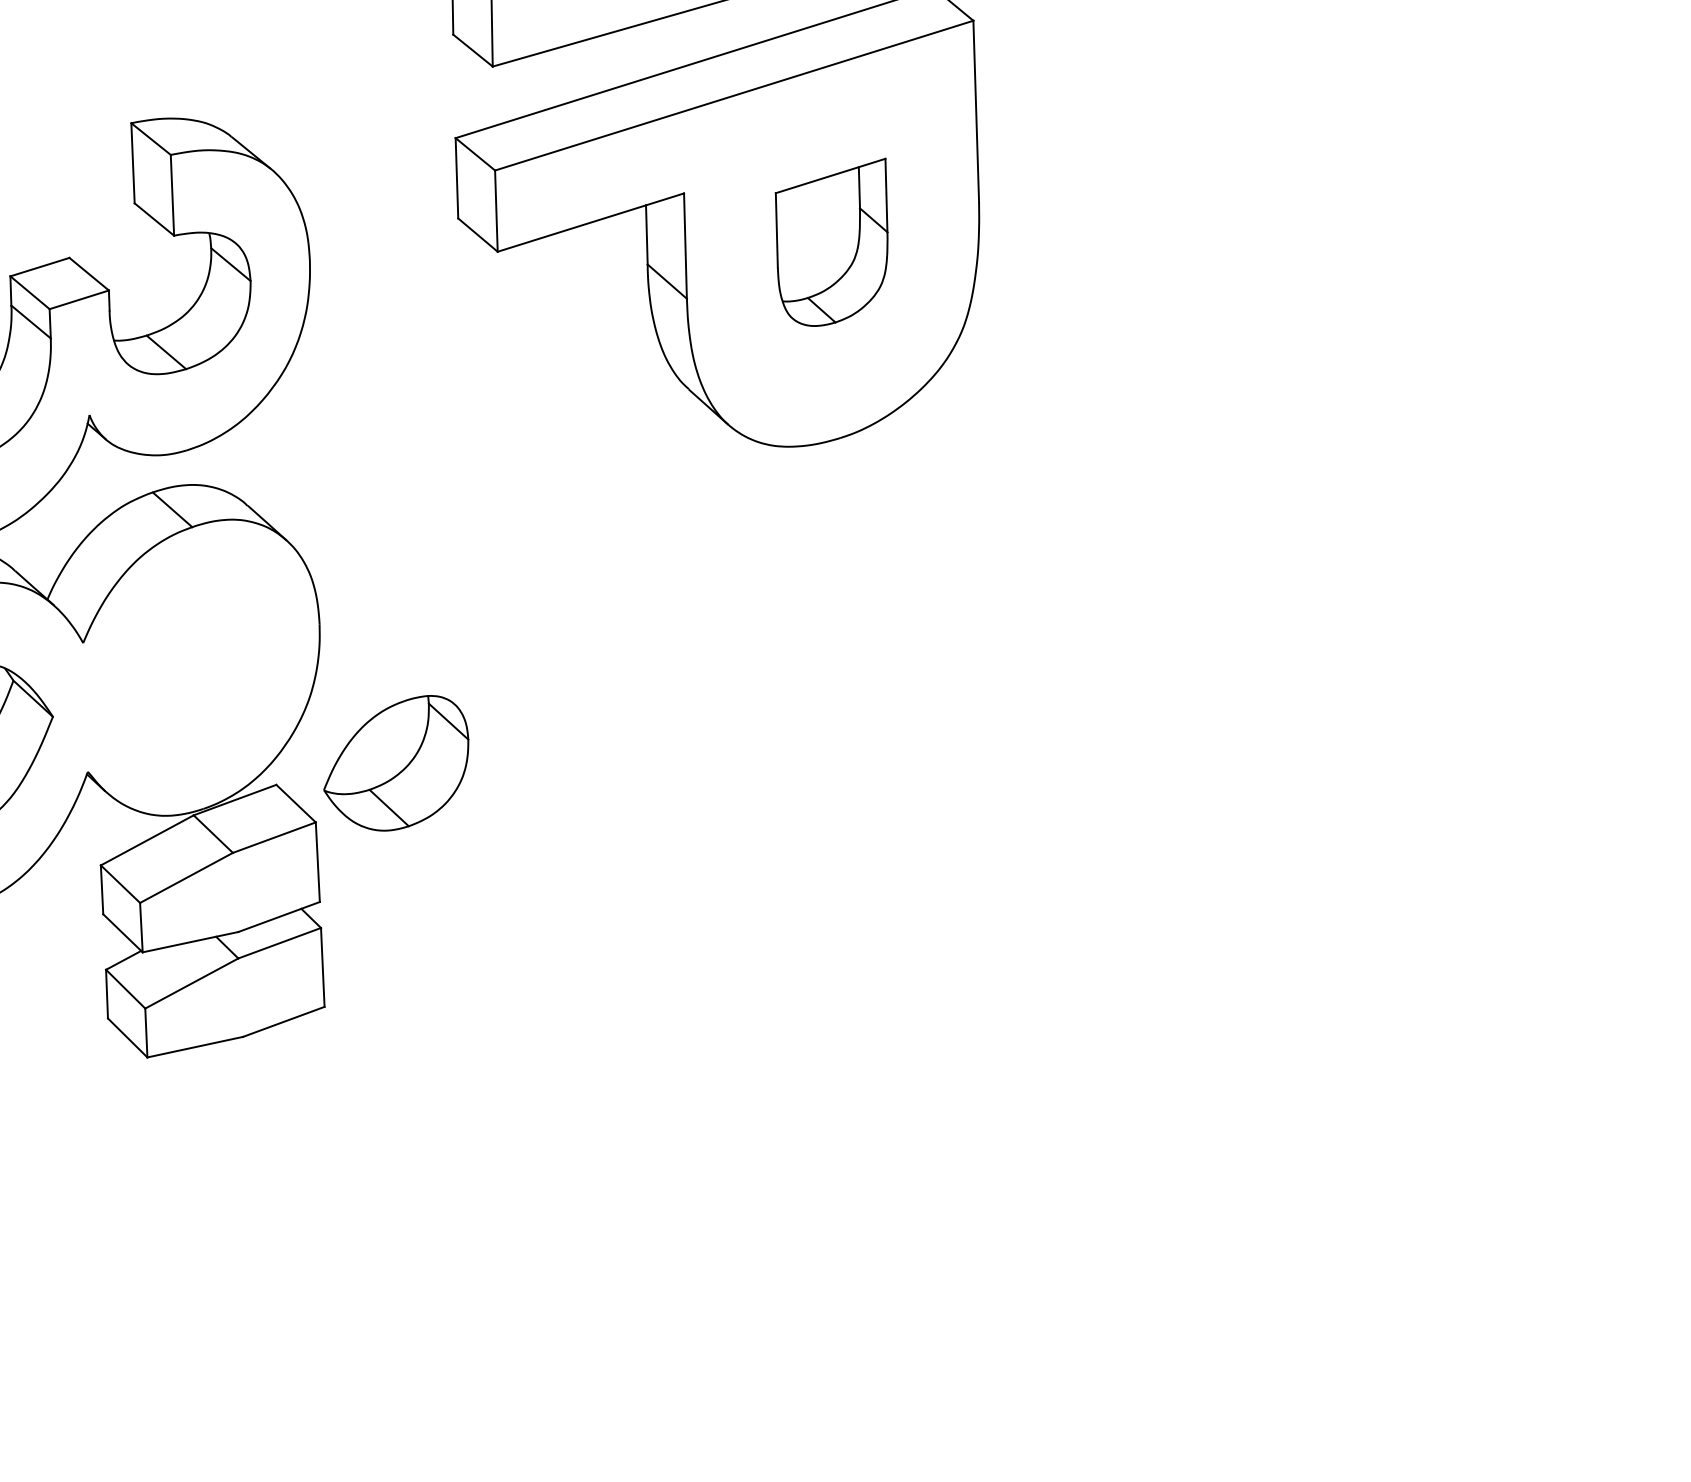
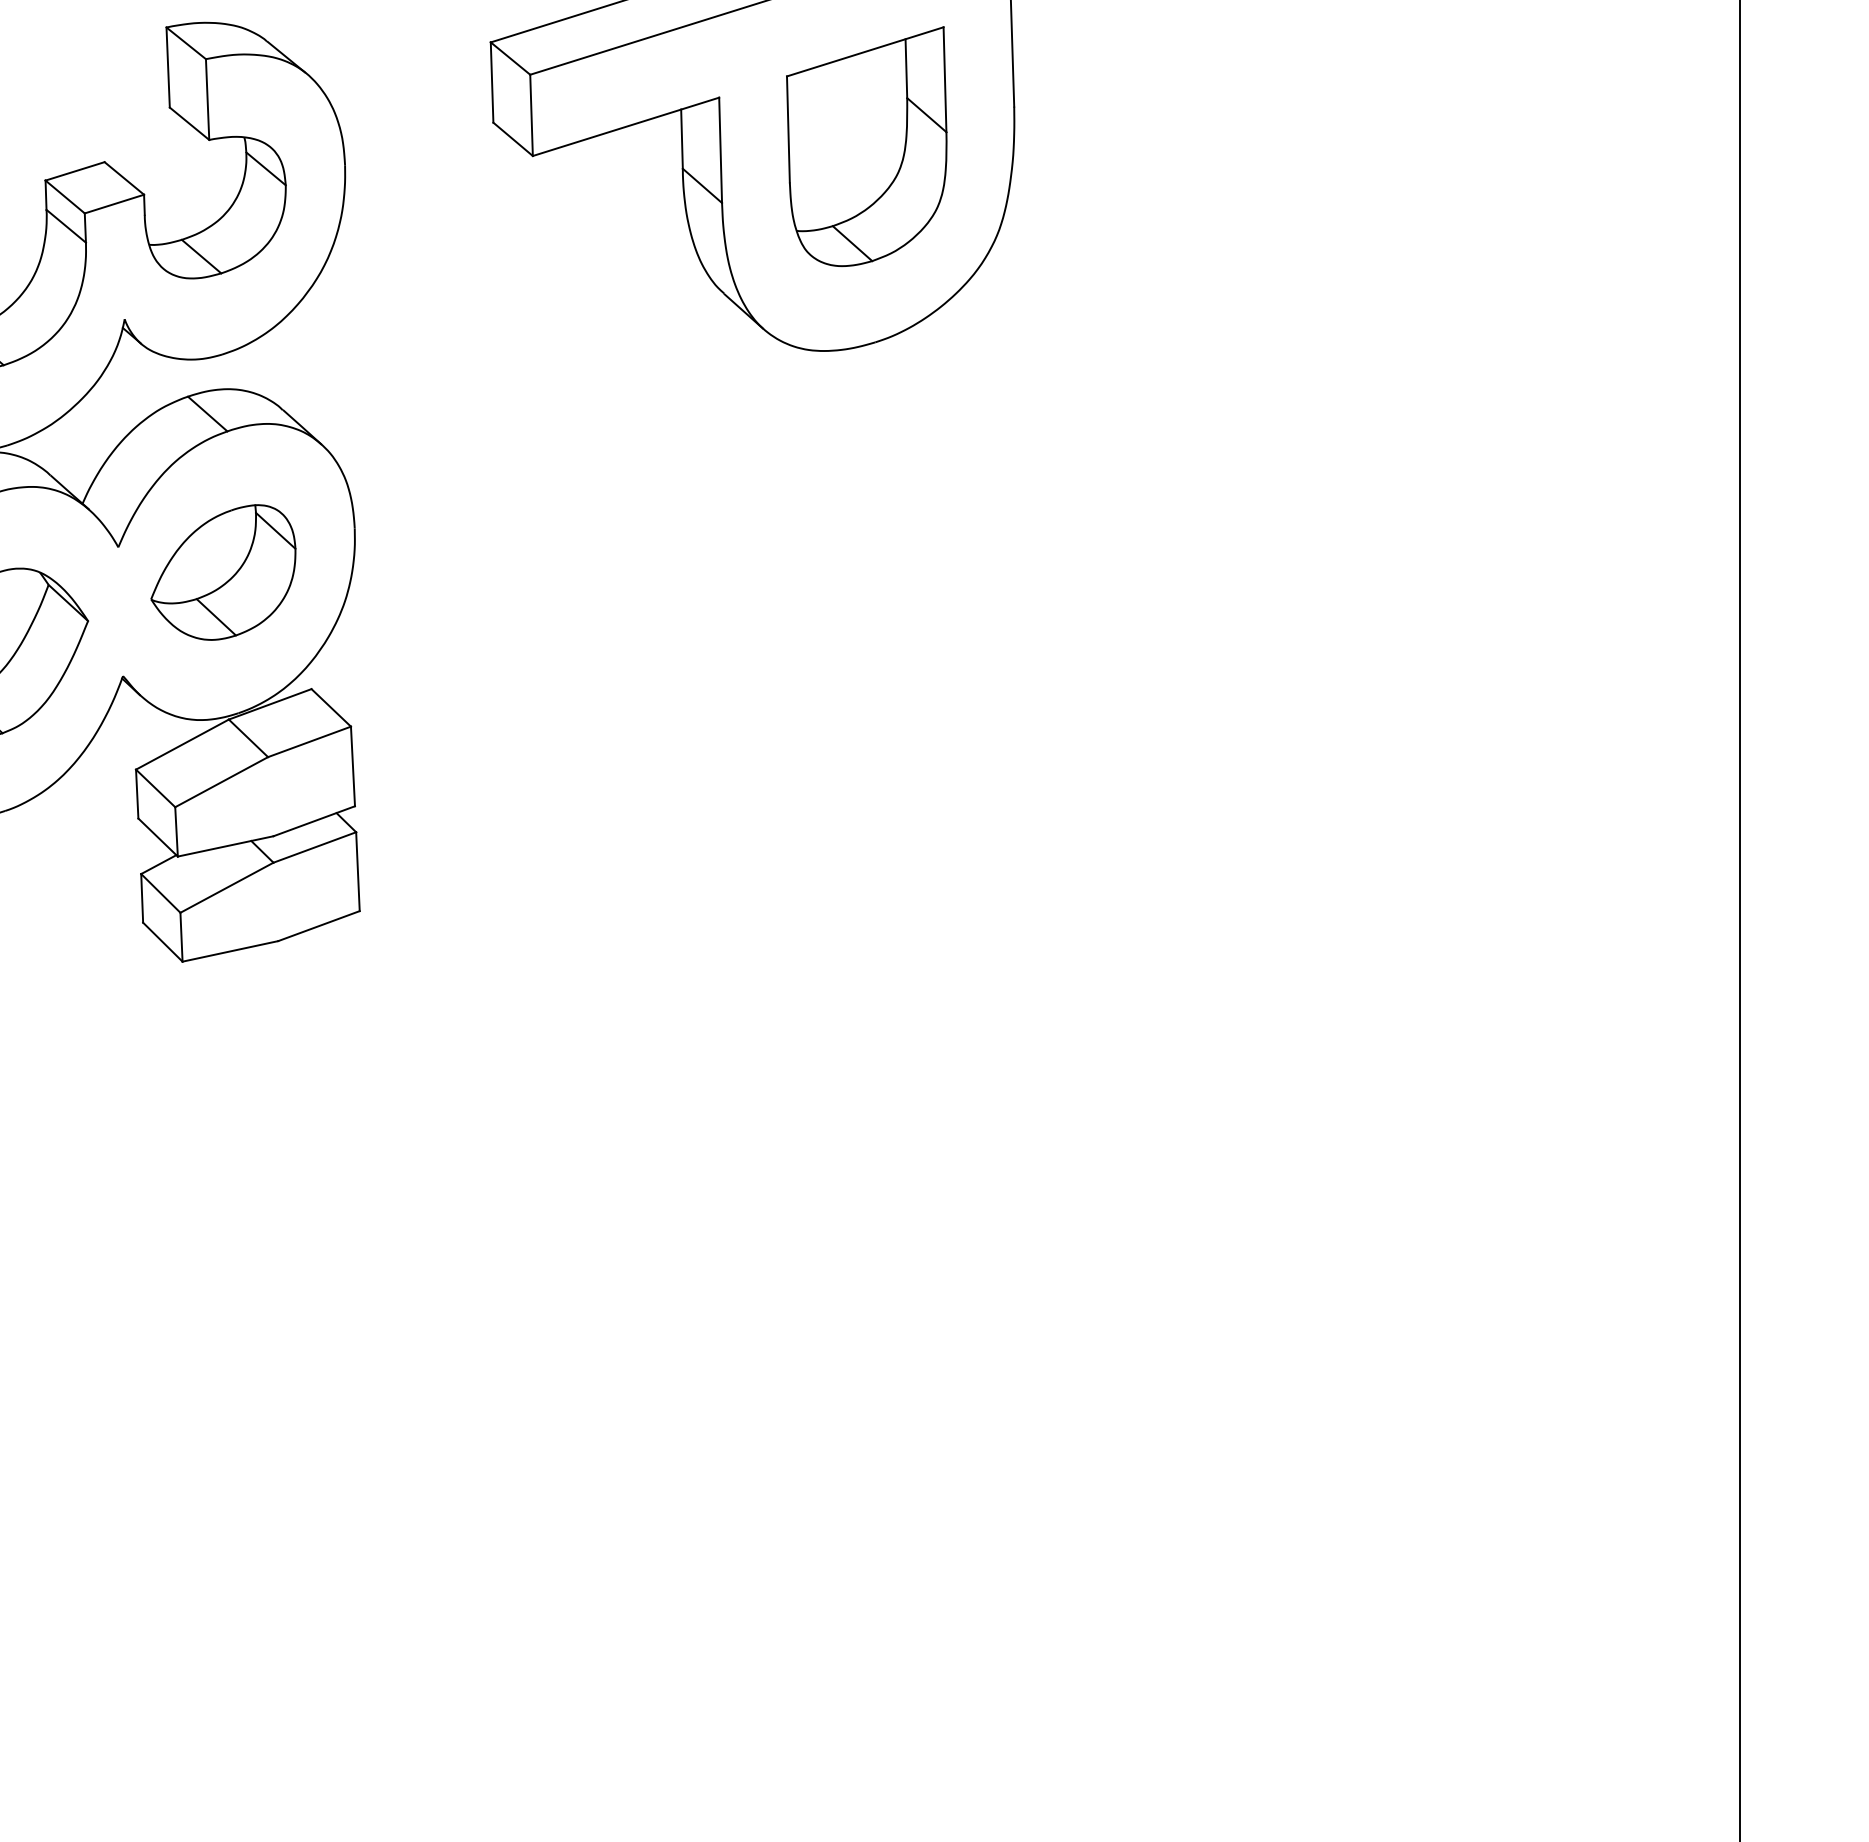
part: (831, 242) -> (866, 146), size x1.43
part: (396, 763) -> (223, 572), moved

